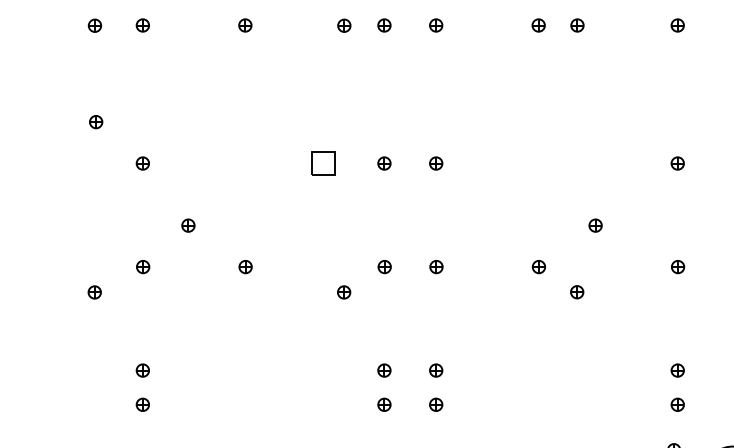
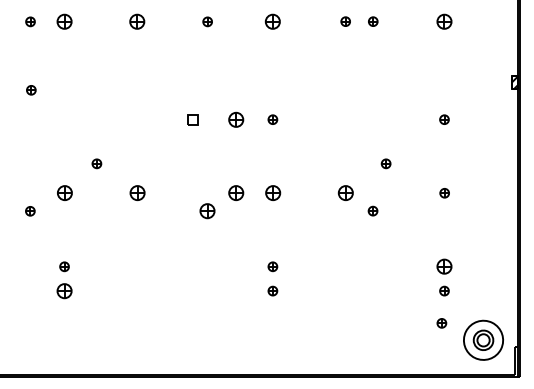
part: (142, 25) -> (64, 21), size x1.6
part: (245, 25) -> (137, 21), size x1.6
part: (383, 25) -> (235, 21), removed
part: (435, 25) -> (272, 21), size x1.6
part: (677, 25) -> (444, 21), size x1.6
part: (142, 163) -> (64, 119), removed
part: (323, 163) -> (192, 119), size x0.6
part: (383, 163) -> (235, 119), size x1.6
part: (142, 267) -> (64, 193), size x1.6
part: (245, 267) -> (137, 193), size x1.6
part: (384, 267) -> (236, 193), size x1.6
part: (435, 267) -> (272, 193), size x1.6
part: (538, 267) -> (345, 193), size x1.6
part: (344, 292) -> (207, 211), size x1.6
part: (383, 370) -> (235, 266), removed
part: (677, 370) -> (444, 266), size x1.6
part: (142, 403) -> (64, 290), size x1.6
part: (383, 403) -> (235, 290), removed

